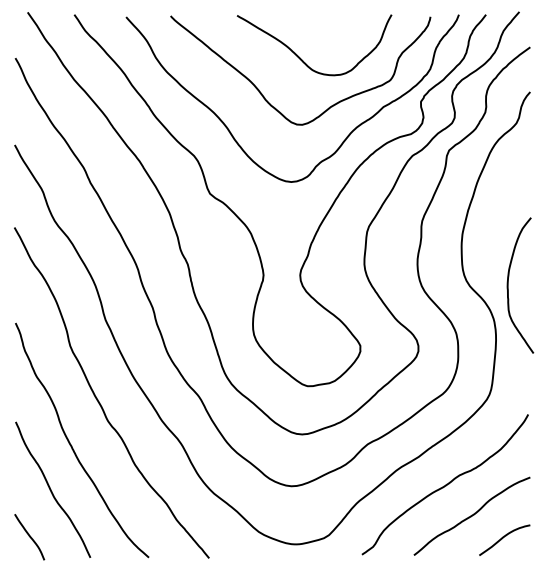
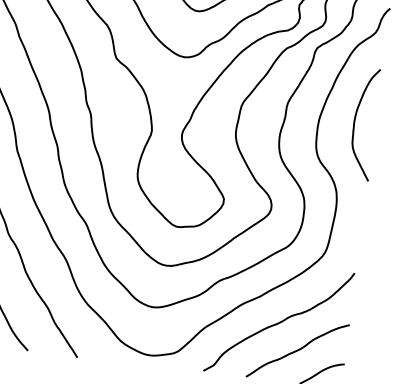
curve: (508, 285) -> (354, 122), moved

